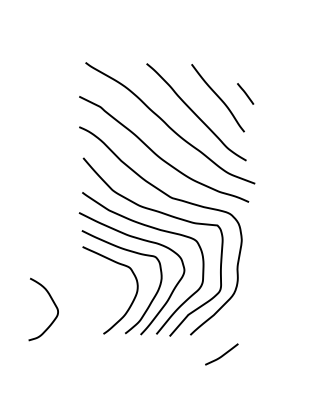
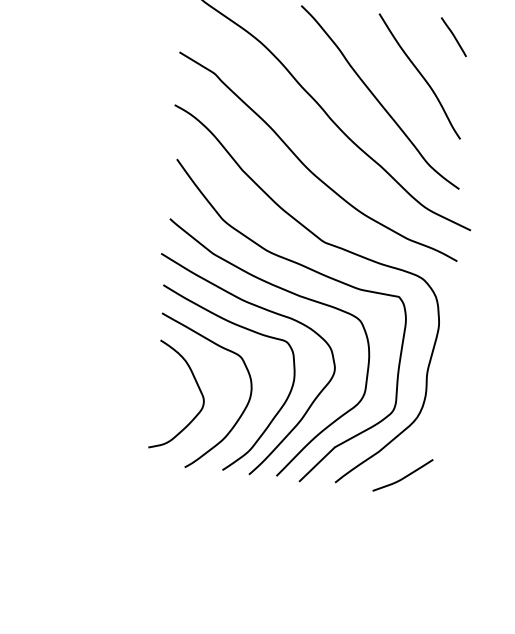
line: (245, 93) -> (453, 36), moved
curve: (52, 302) -> (195, 385), moved
curve: (222, 354) -> (404, 475), moved

